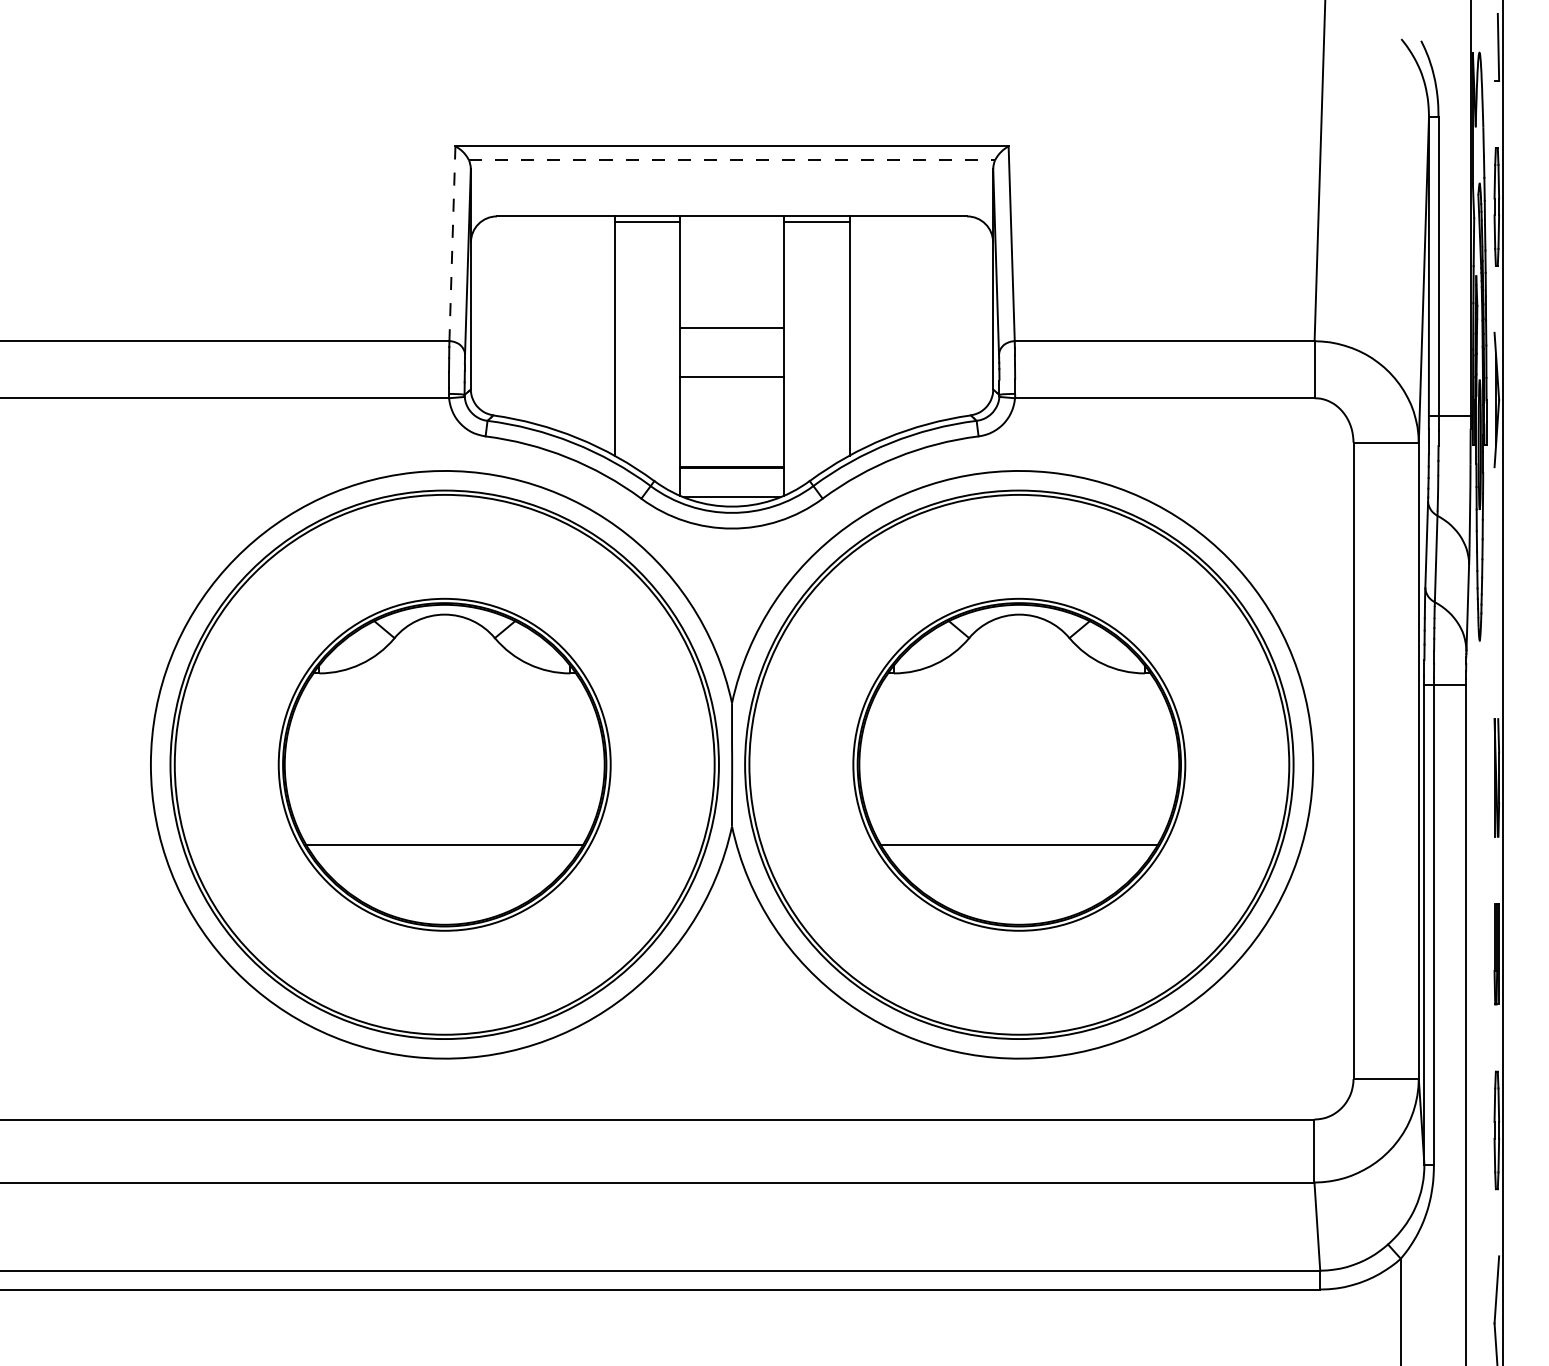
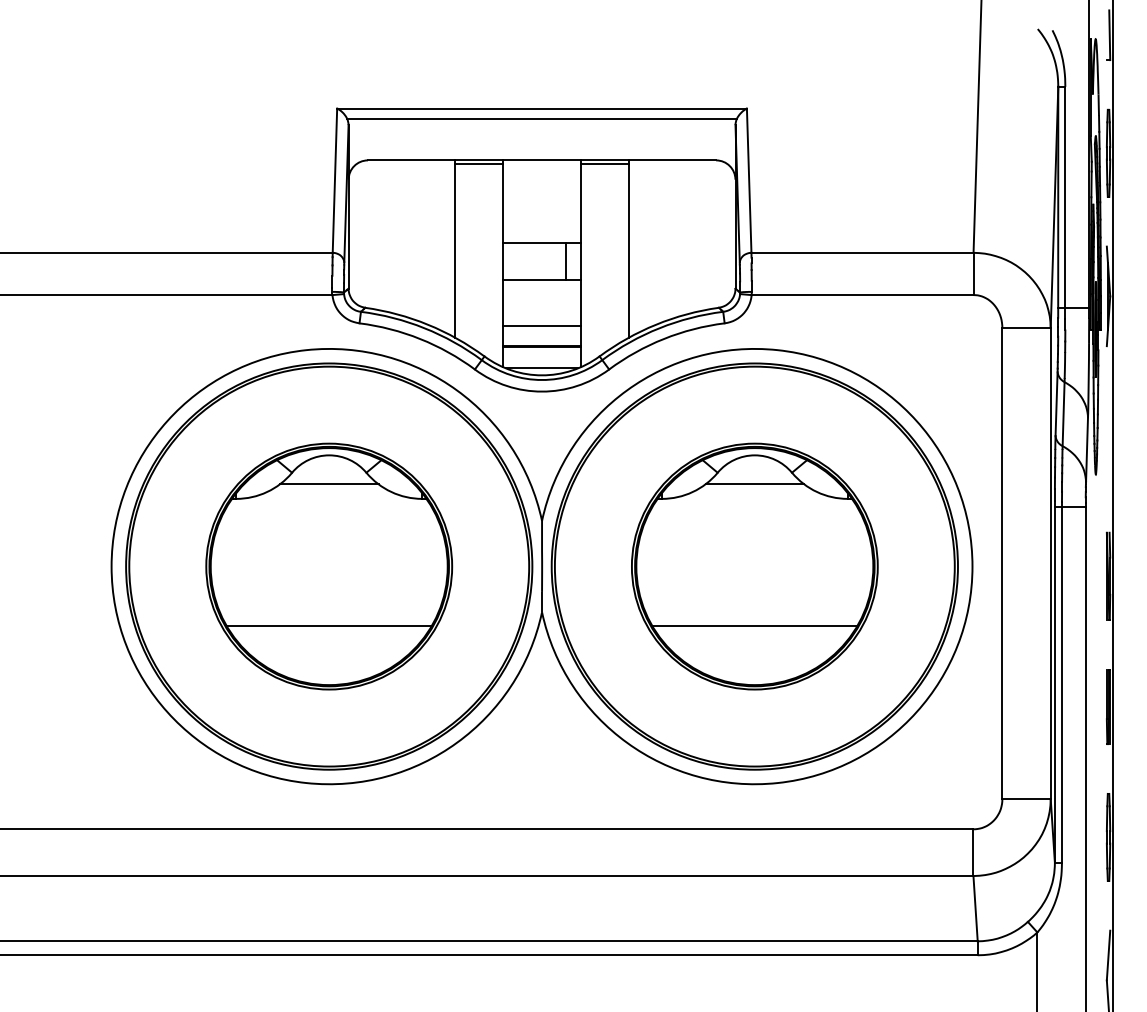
line: (732, 160) -> (542, 118), dashed -> solid
line: (452, 244) -> (334, 181), dashed -> solid
line: (764, 352) -> (566, 261), added
line: (731, 440) -> (541, 326), added
line: (444, 653) -> (329, 484), added
line: (1019, 653) -> (754, 484), added

